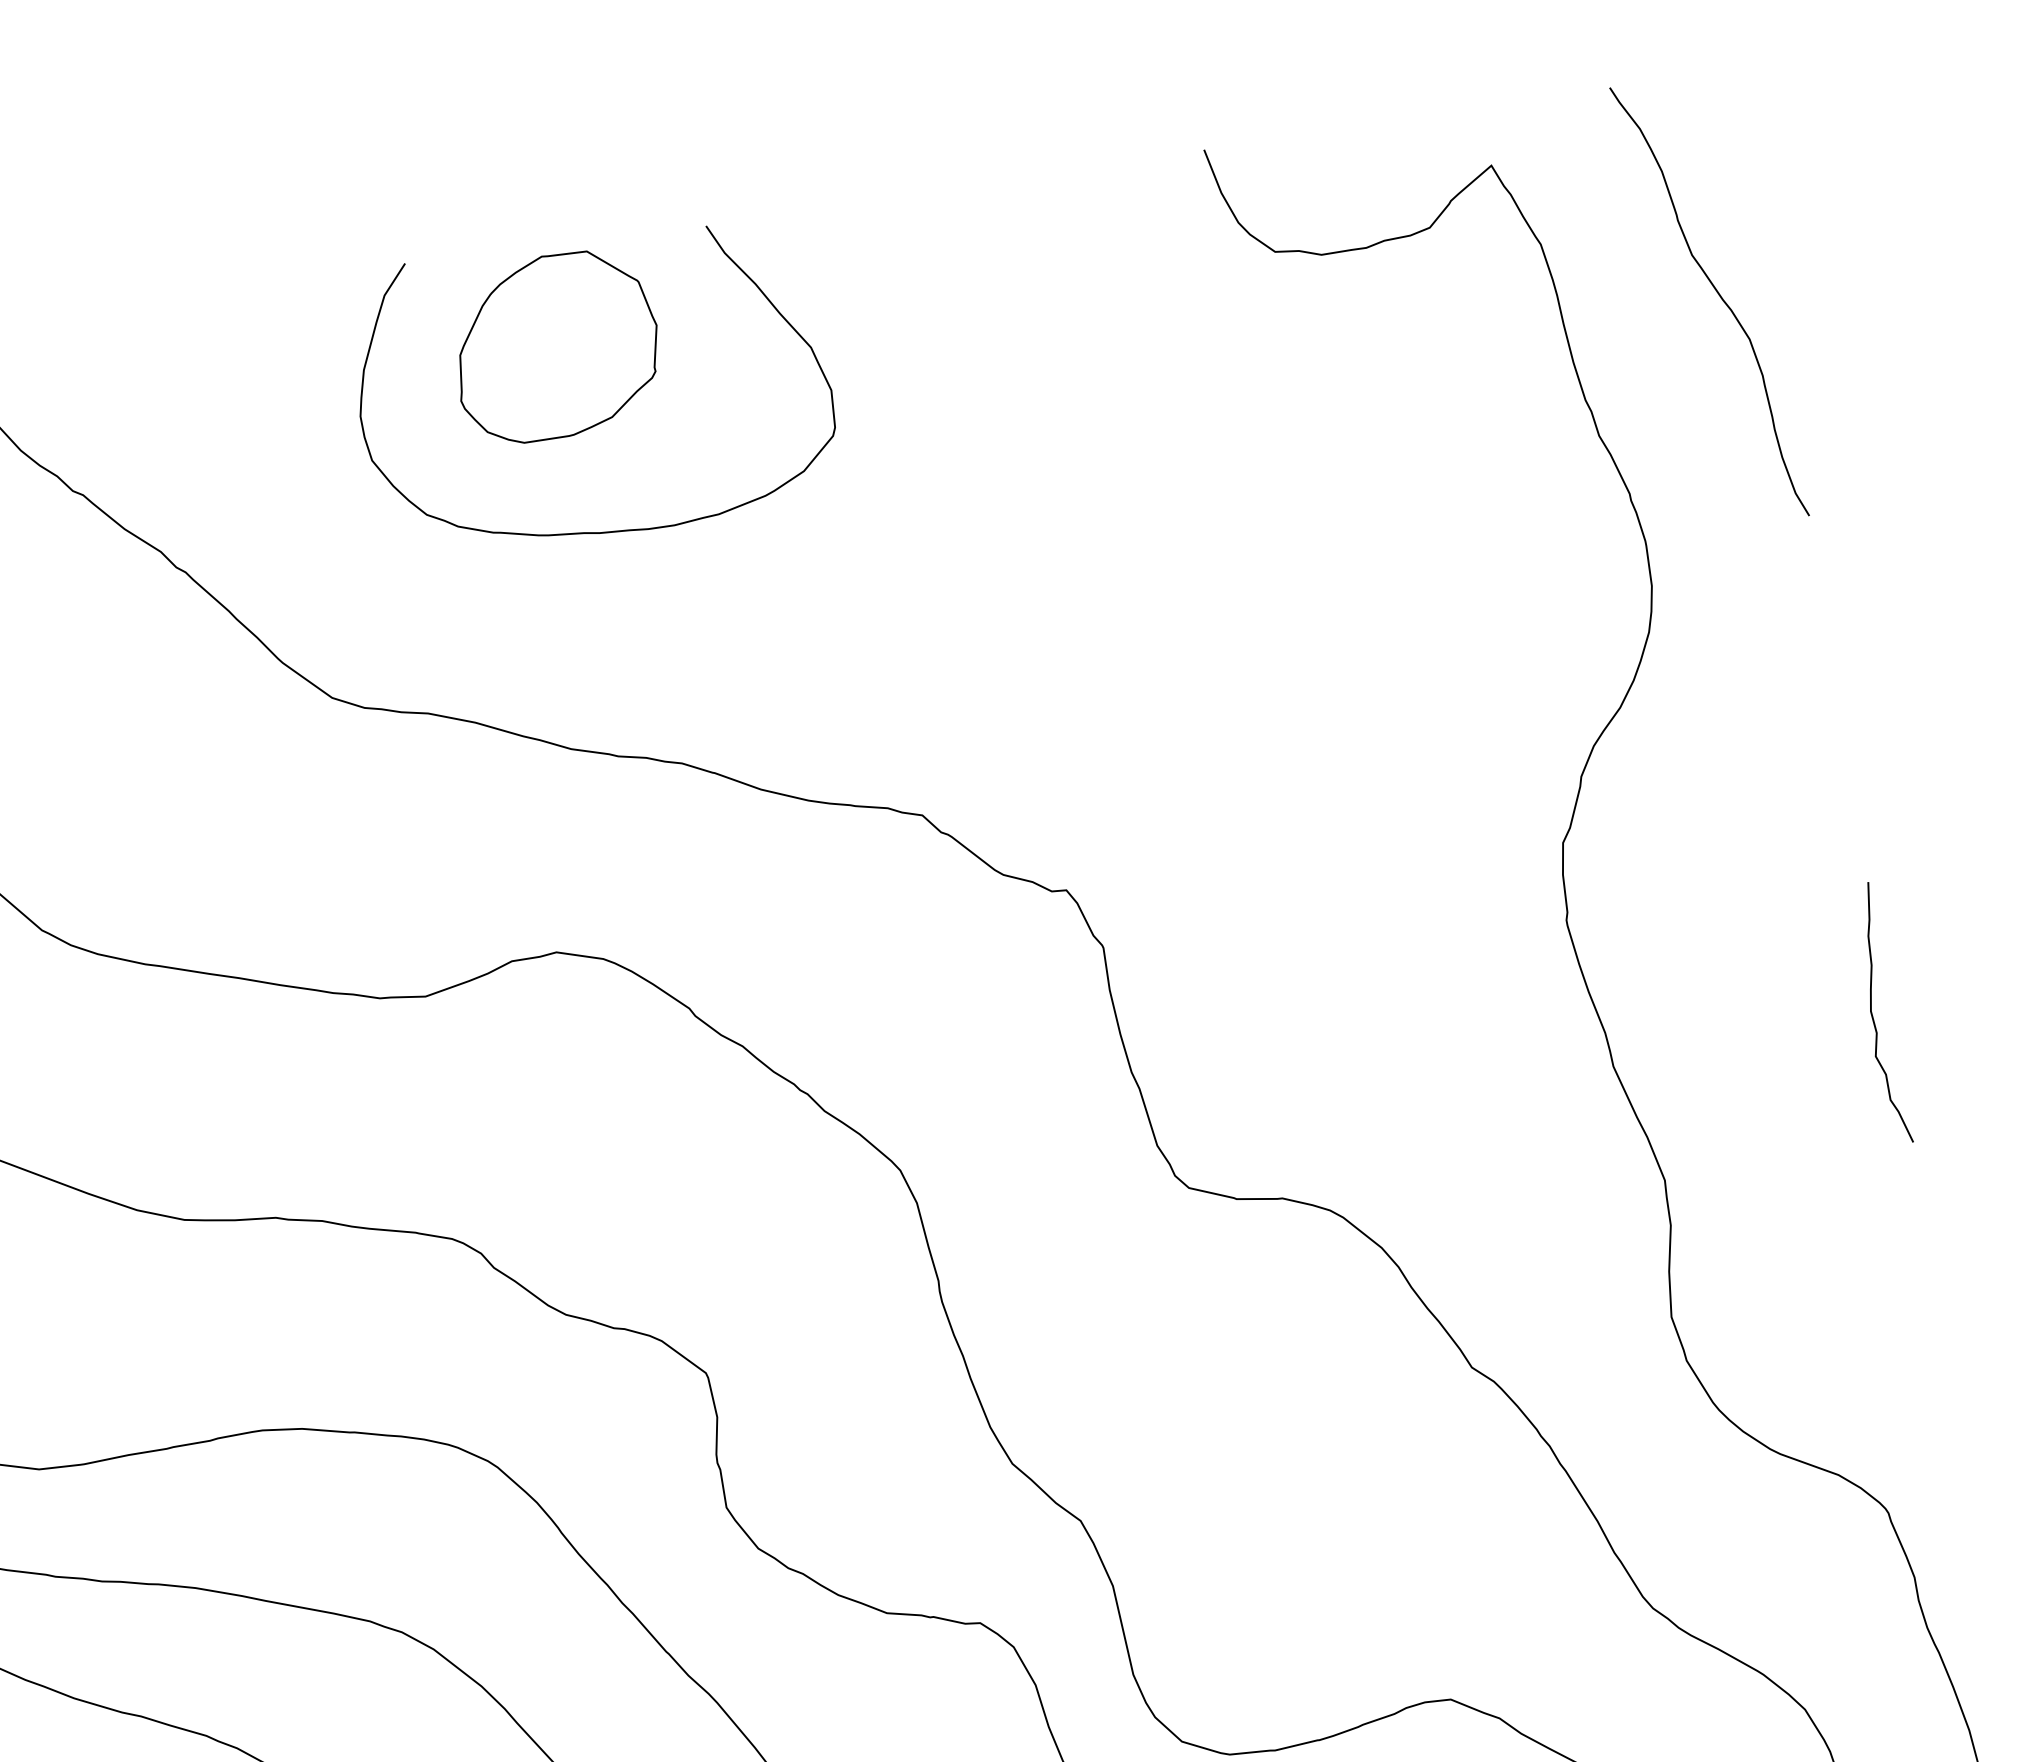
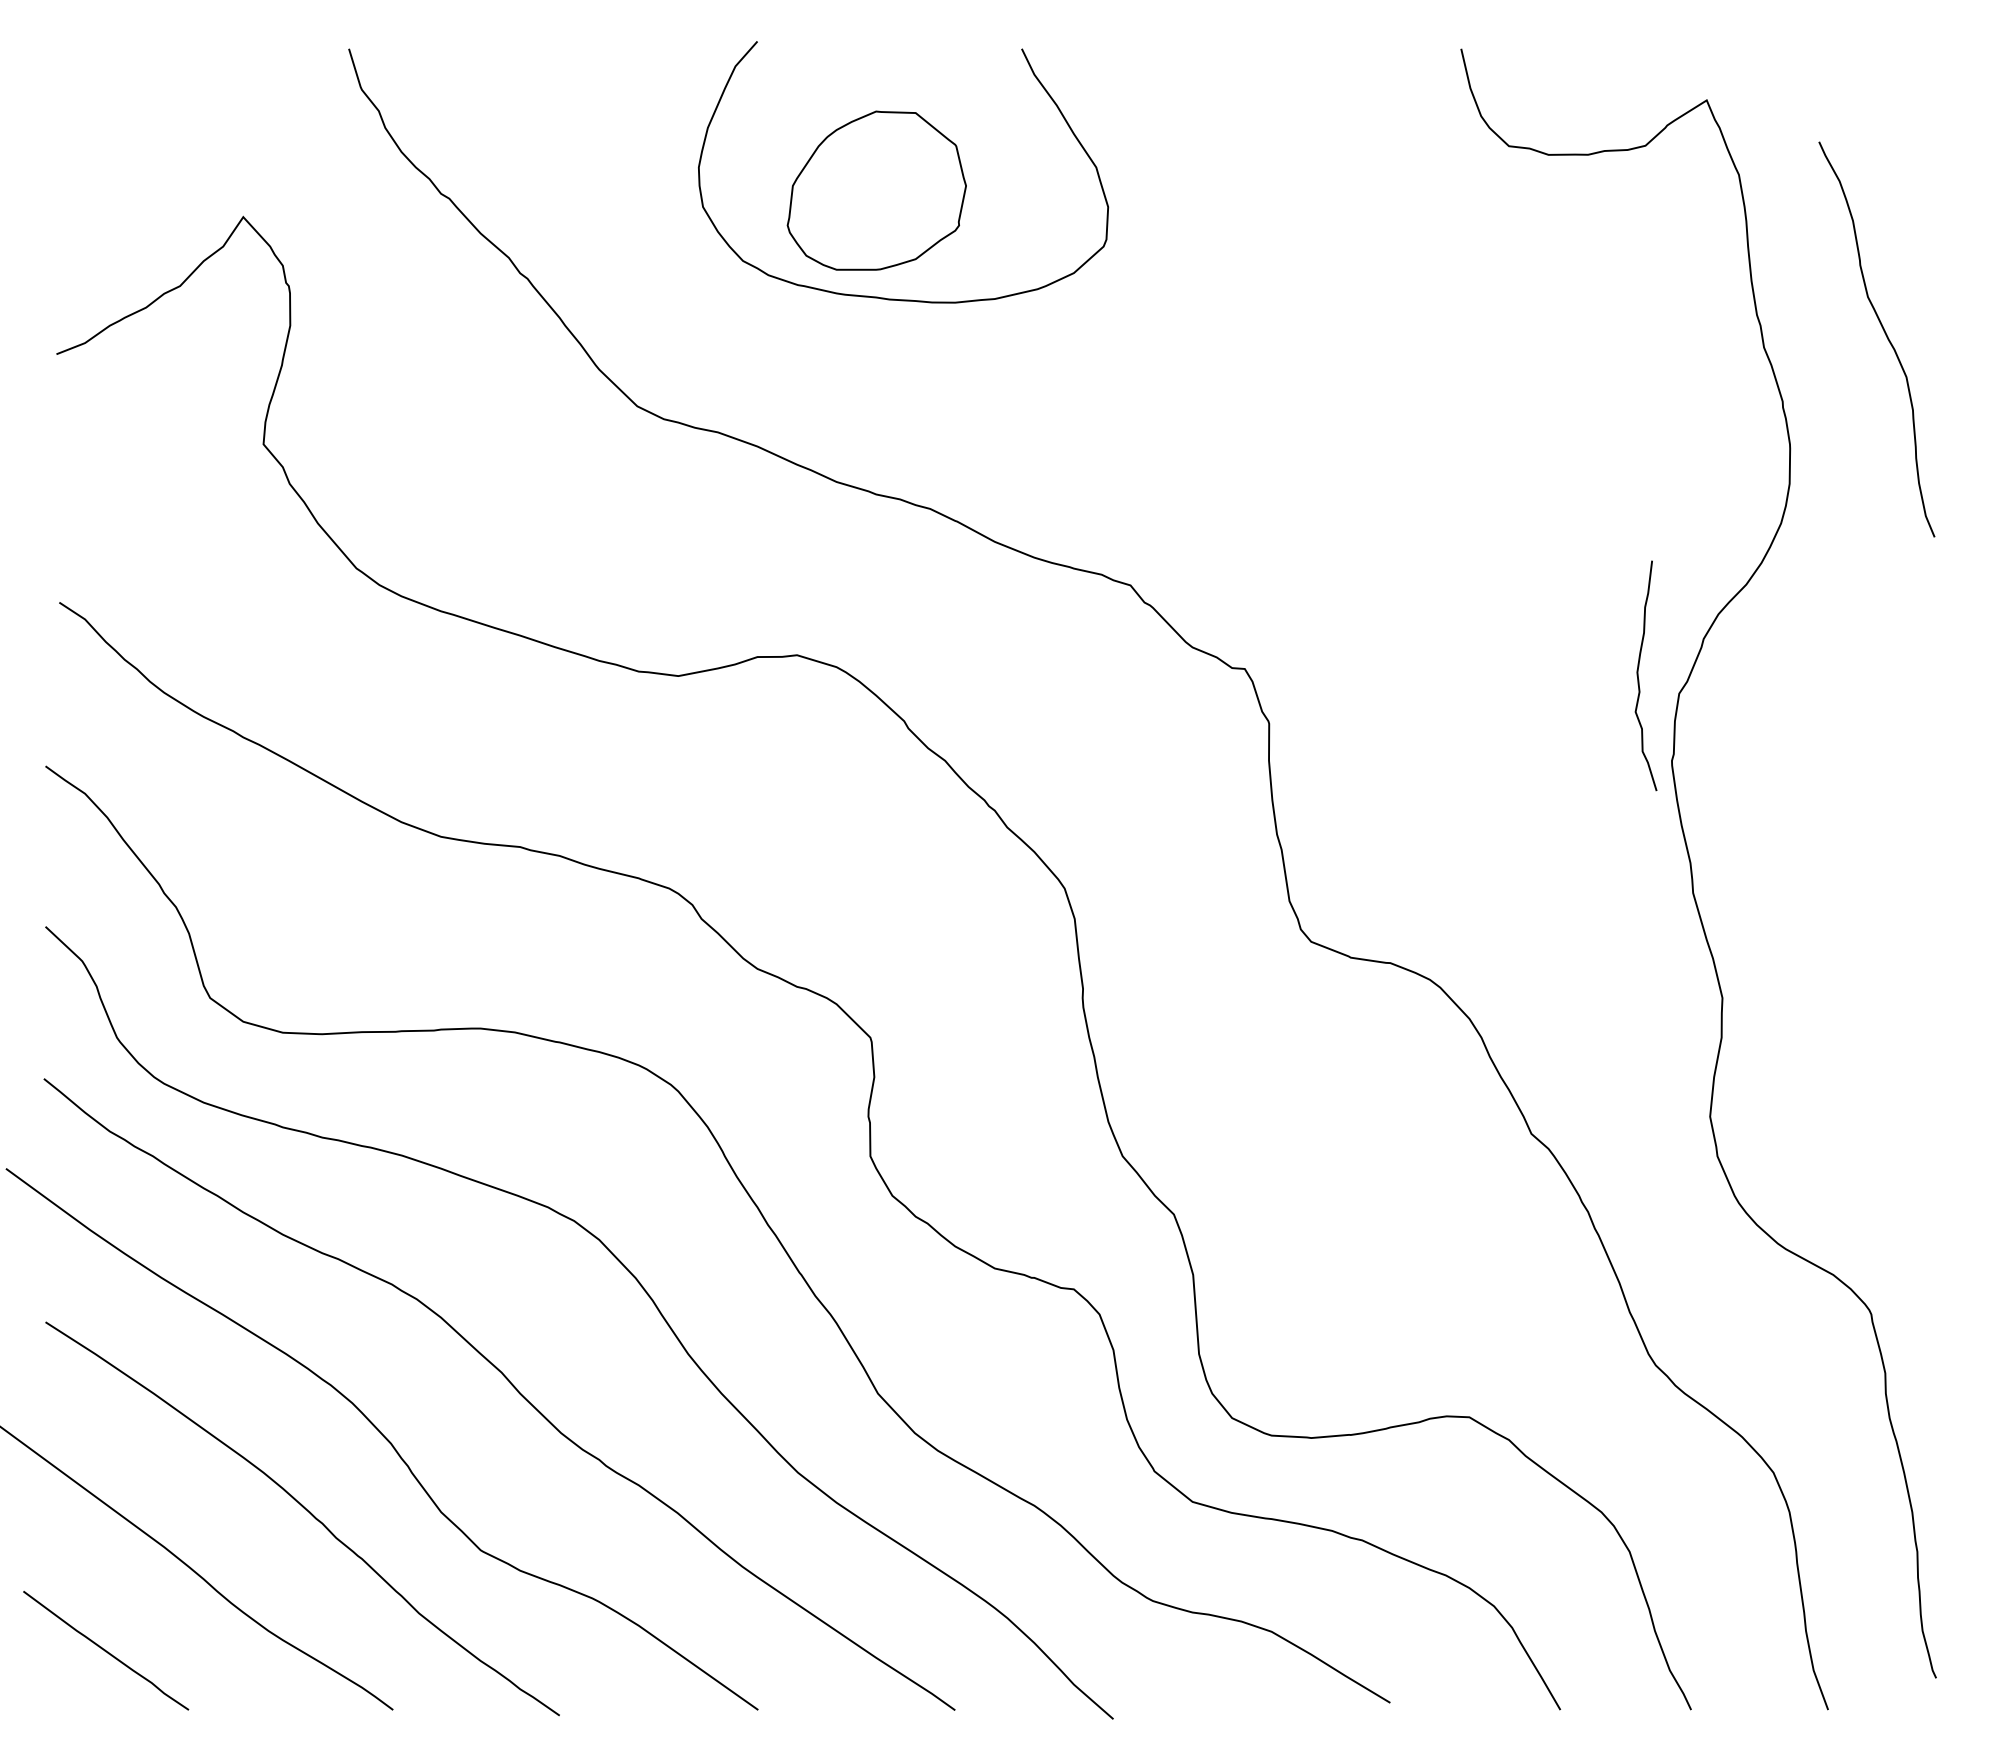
curve: (1718, 295) -> (1885, 335), moved
part: (555, 346) -> (876, 190), moved
curve: (1872, 1014) -> (1638, 675), moved

